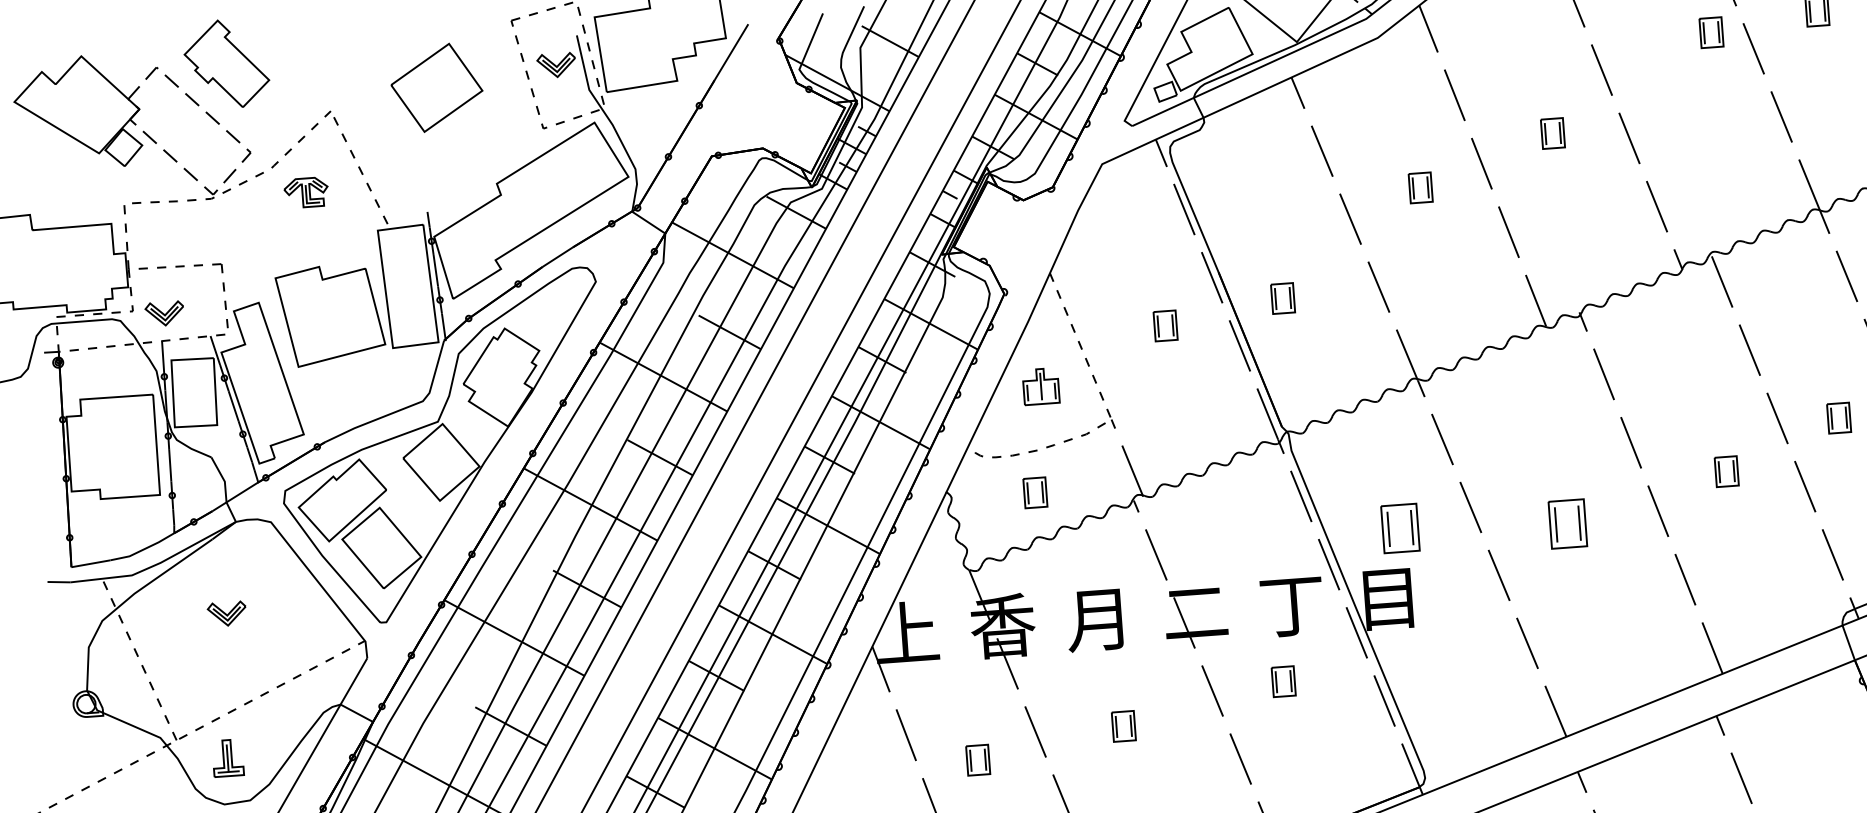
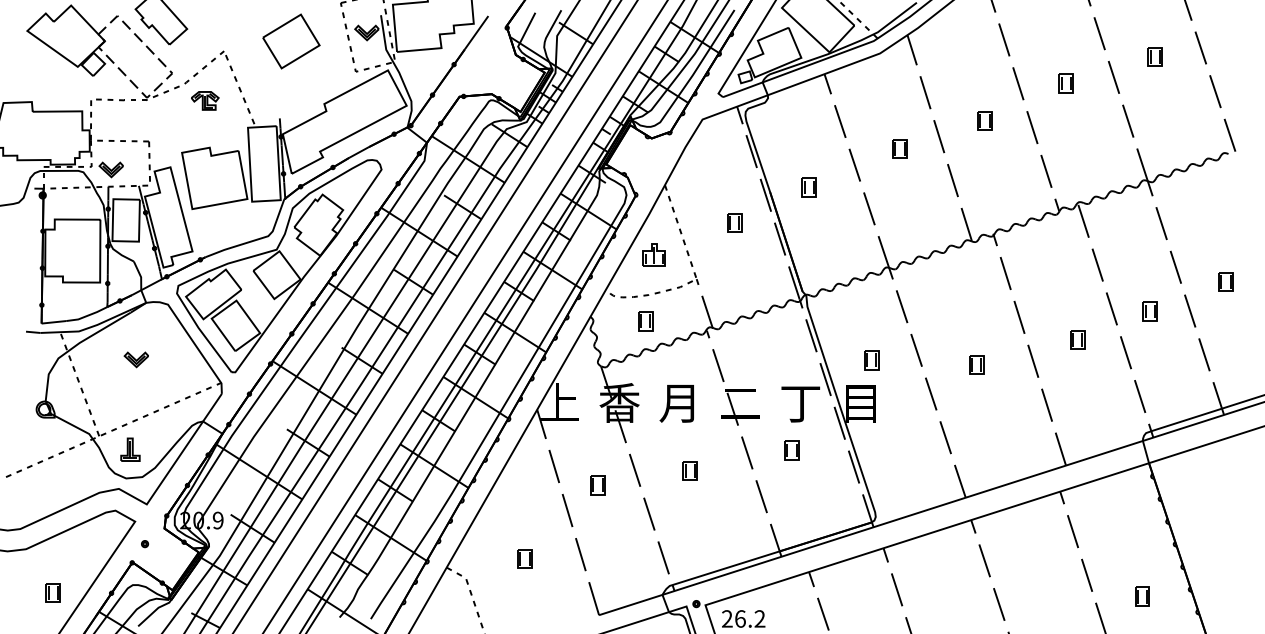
part: (1710, 32) -> (1065, 83), moved
part: (1282, 298) -> (808, 187), moved
part: (1568, 522) -> (976, 364), size x0.62
part: (1400, 528) -> (871, 360), size x0.62

